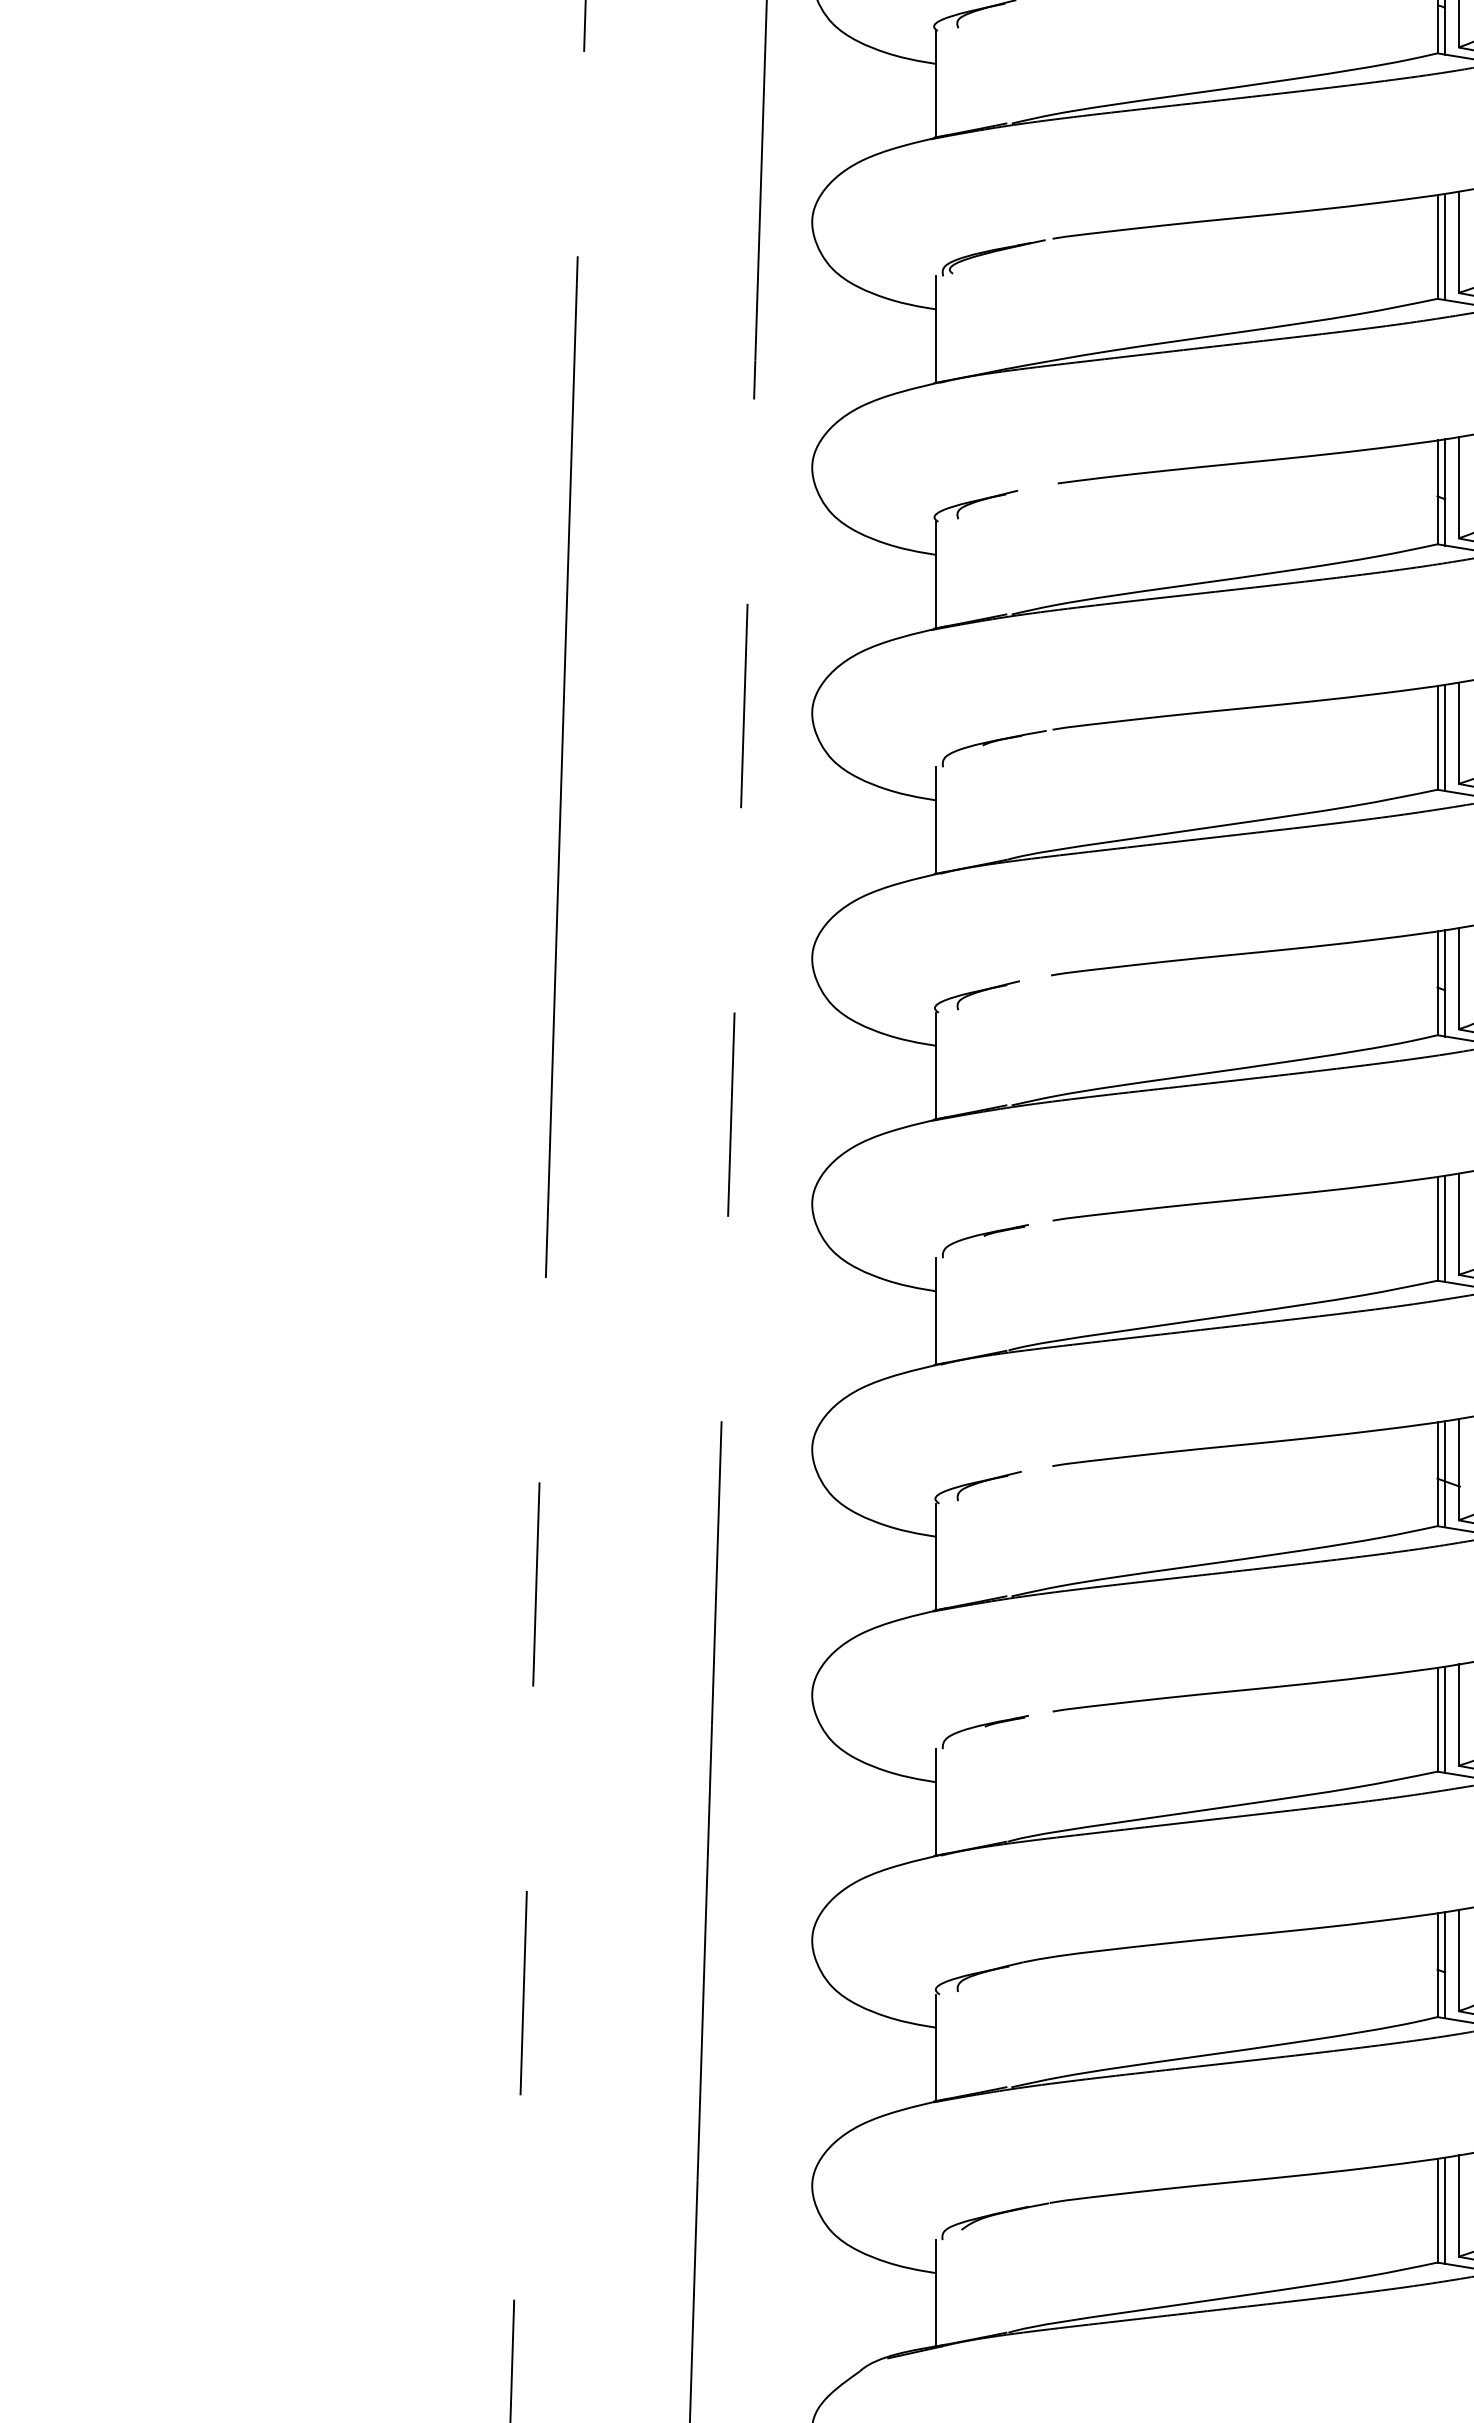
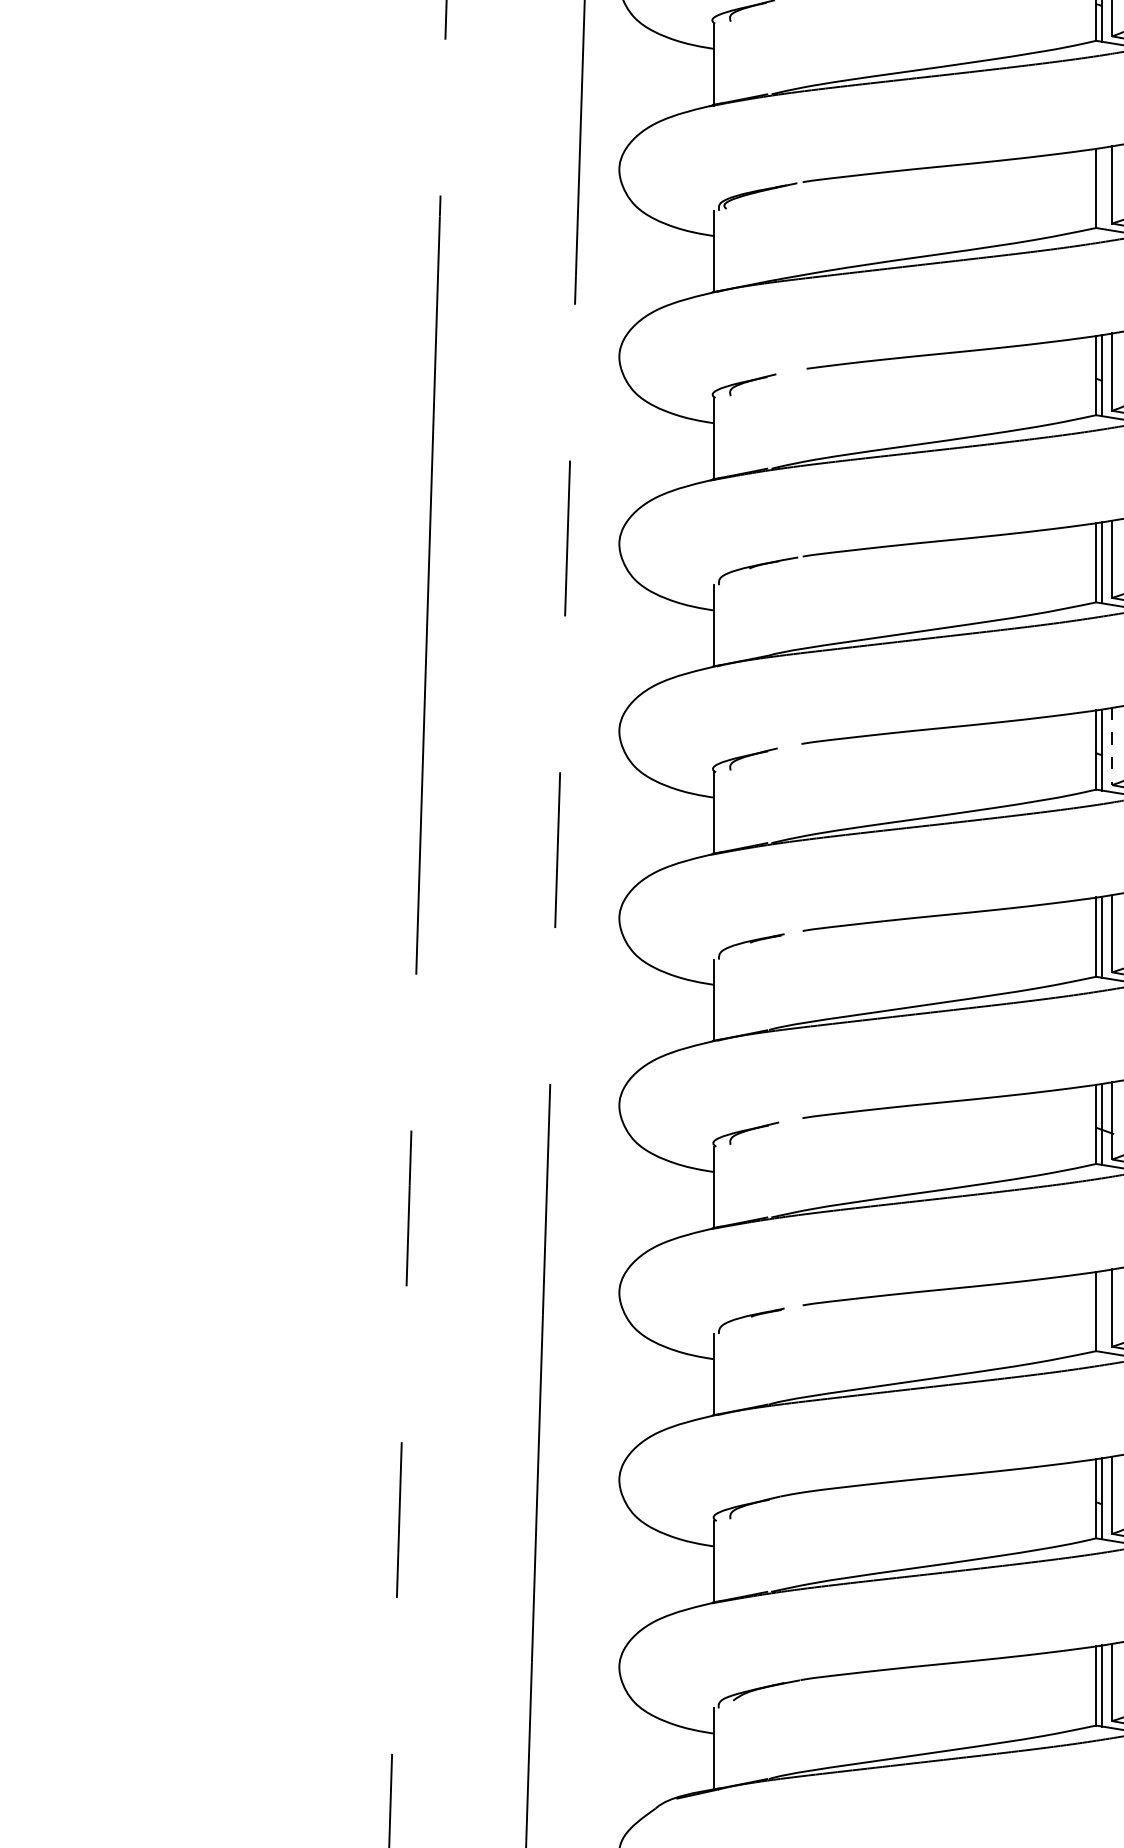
line: (1445, 246) -> (1102, 188), removed
line: (1458, 978) -> (1112, 746), solid -> dashed
line: (1445, 1719) -> (1102, 1311), removed

